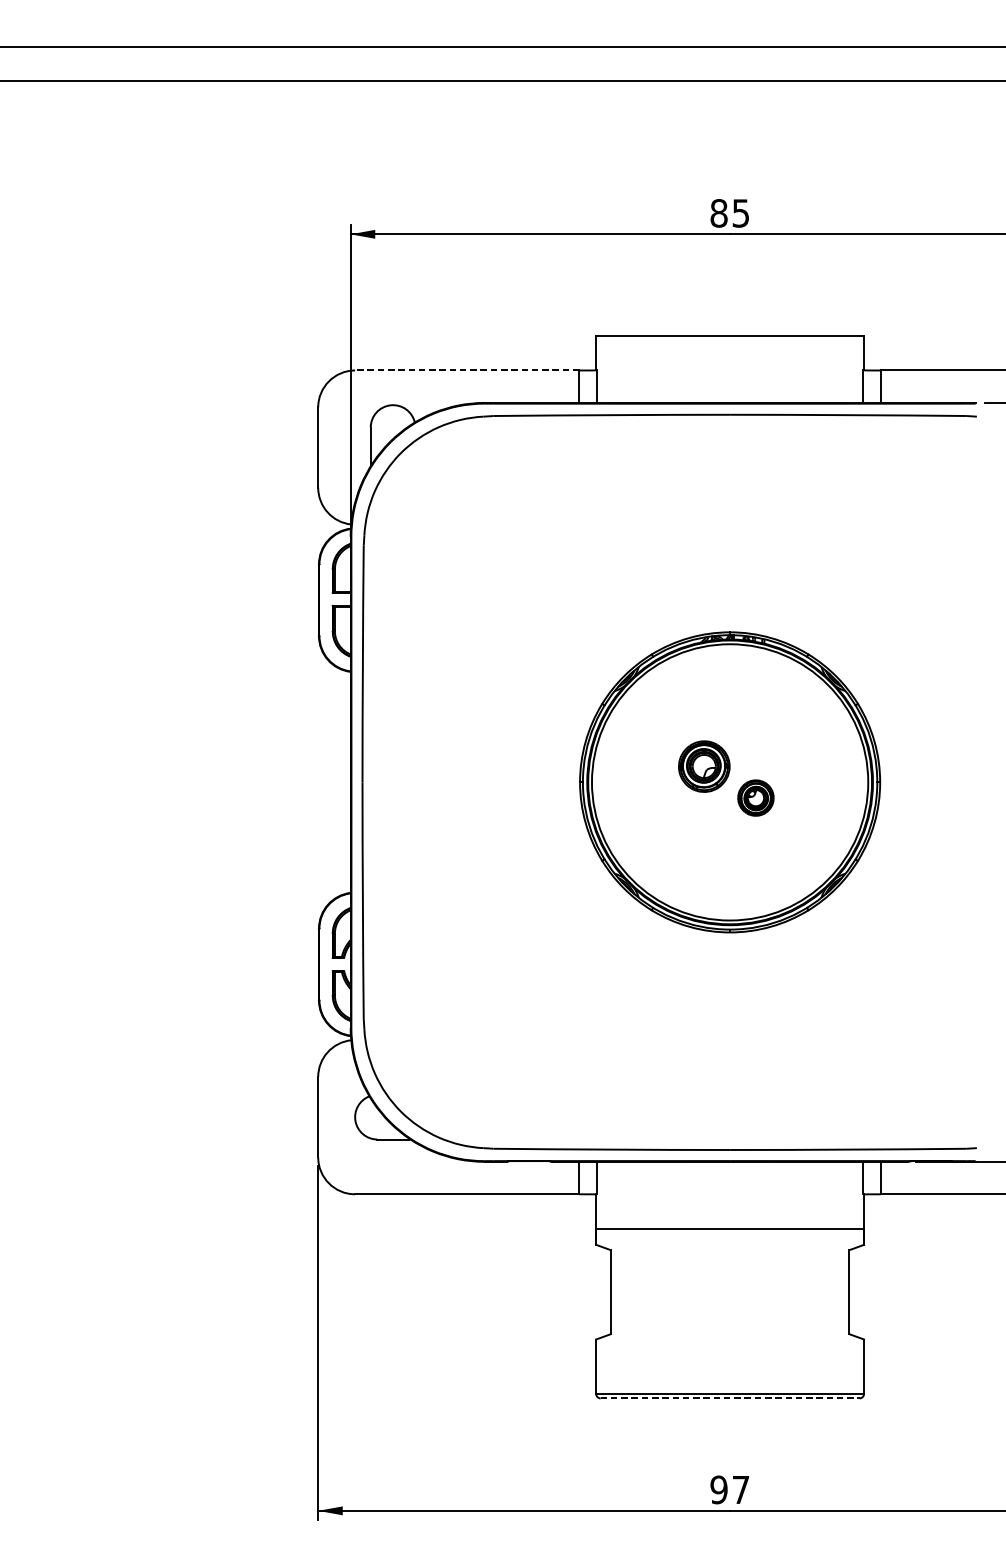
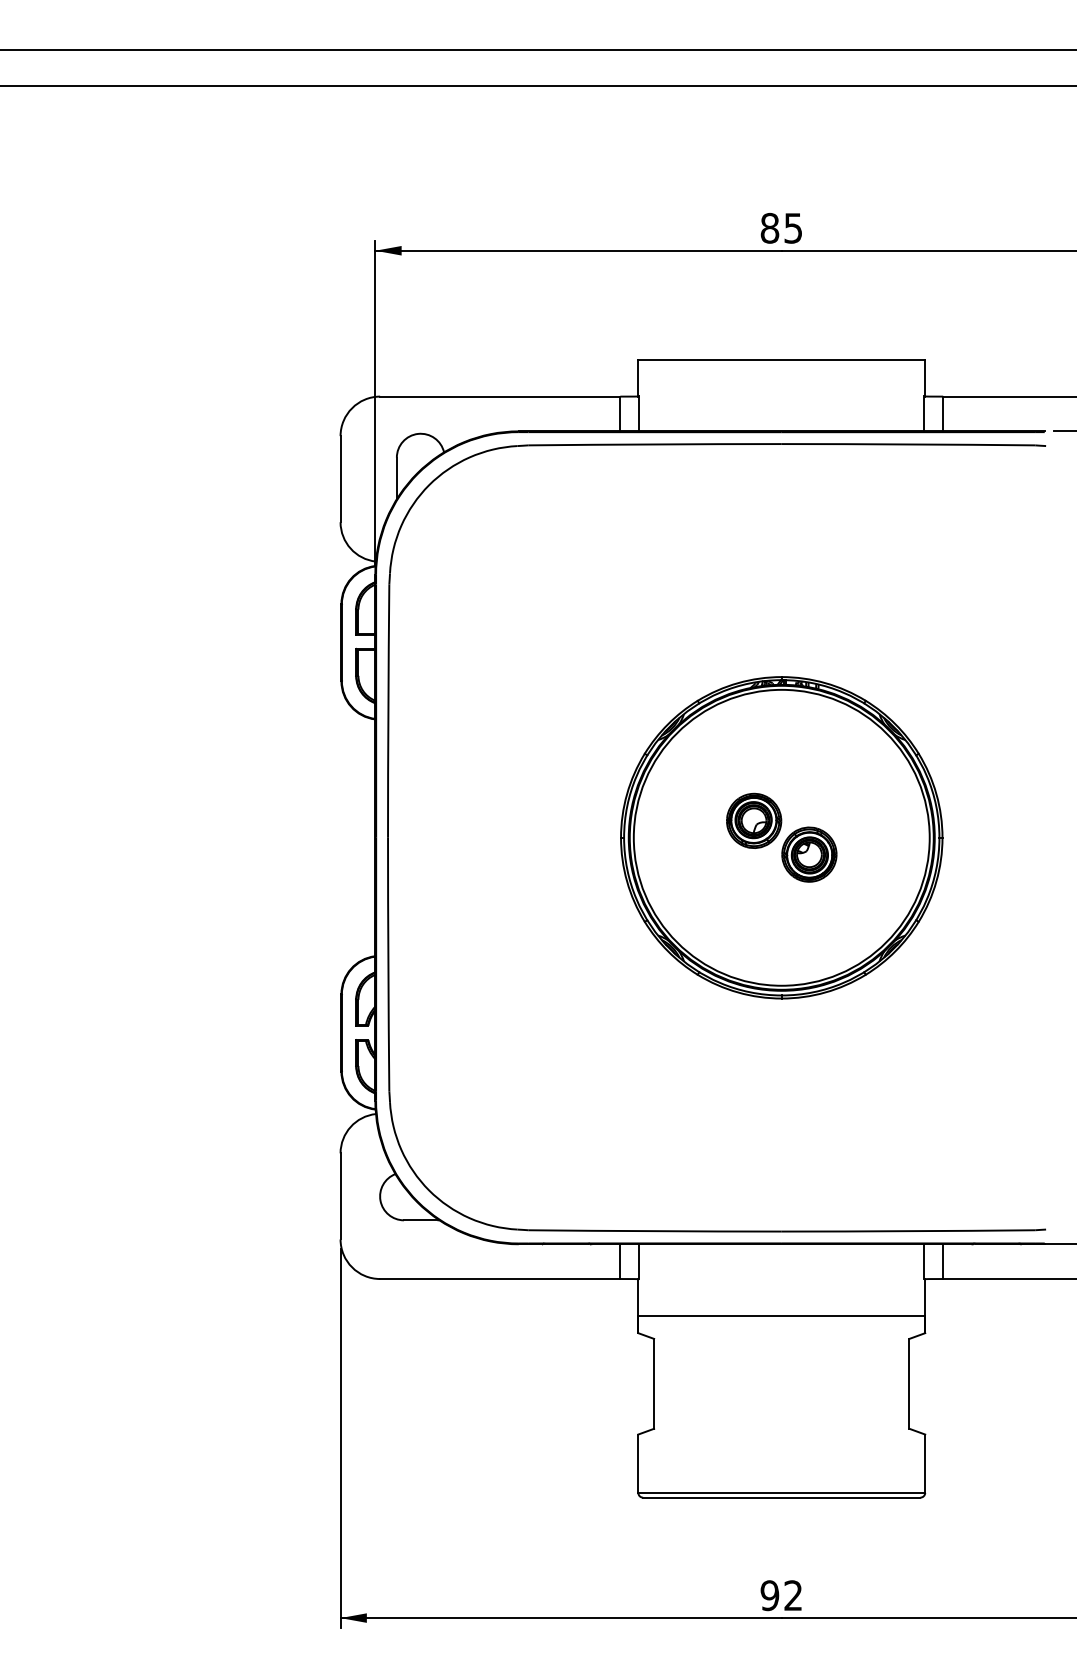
line: (466, 370) -> (499, 396), dashed -> solid
part: (756, 797) -> (809, 854), size x1.43
line: (729, 1398) -> (781, 1497), dashed -> solid
text: (741, 1489) -> (793, 1595), 97 -> 92

